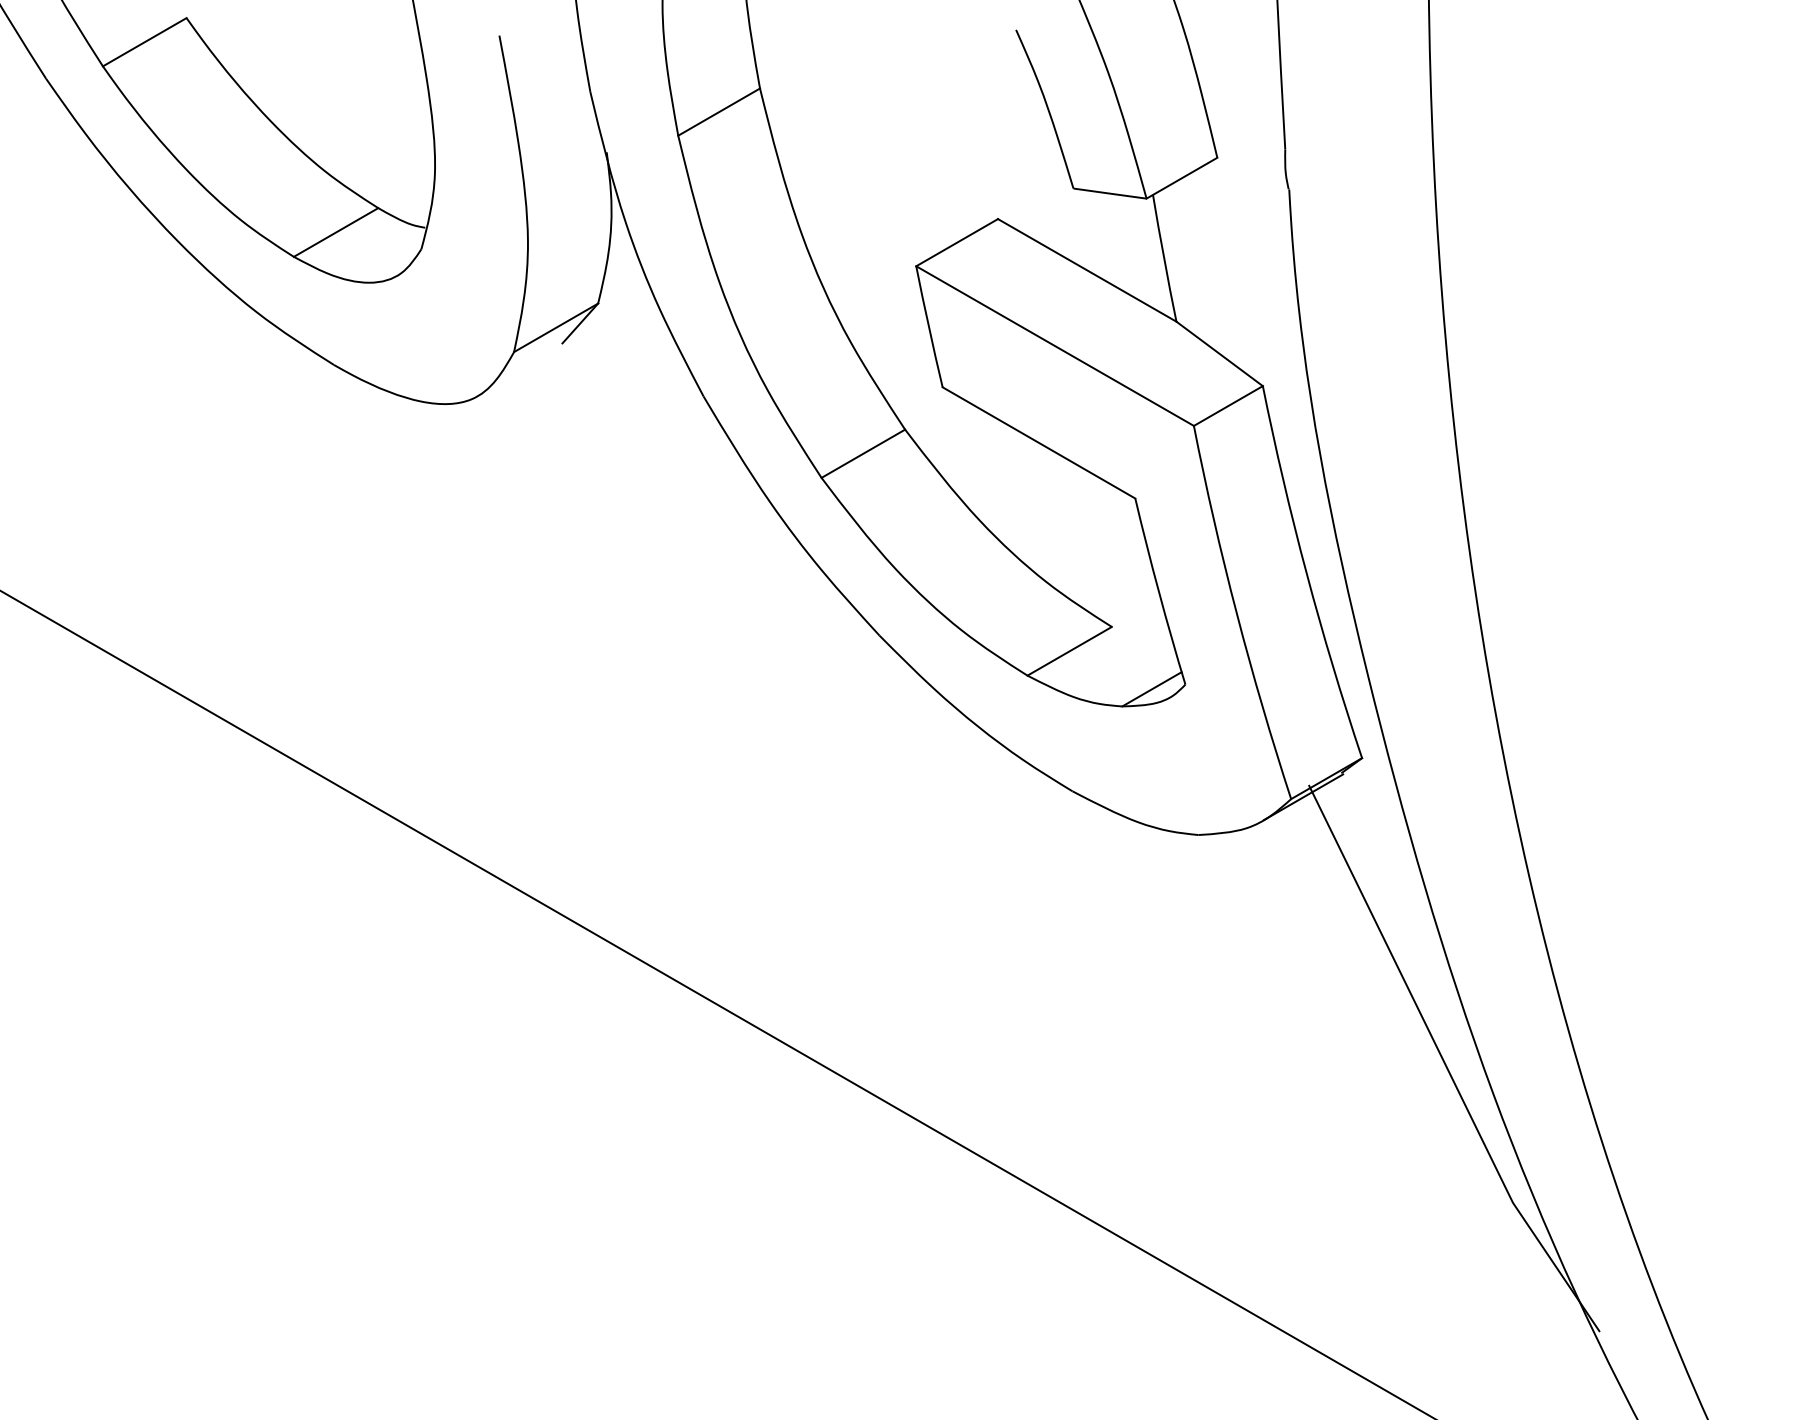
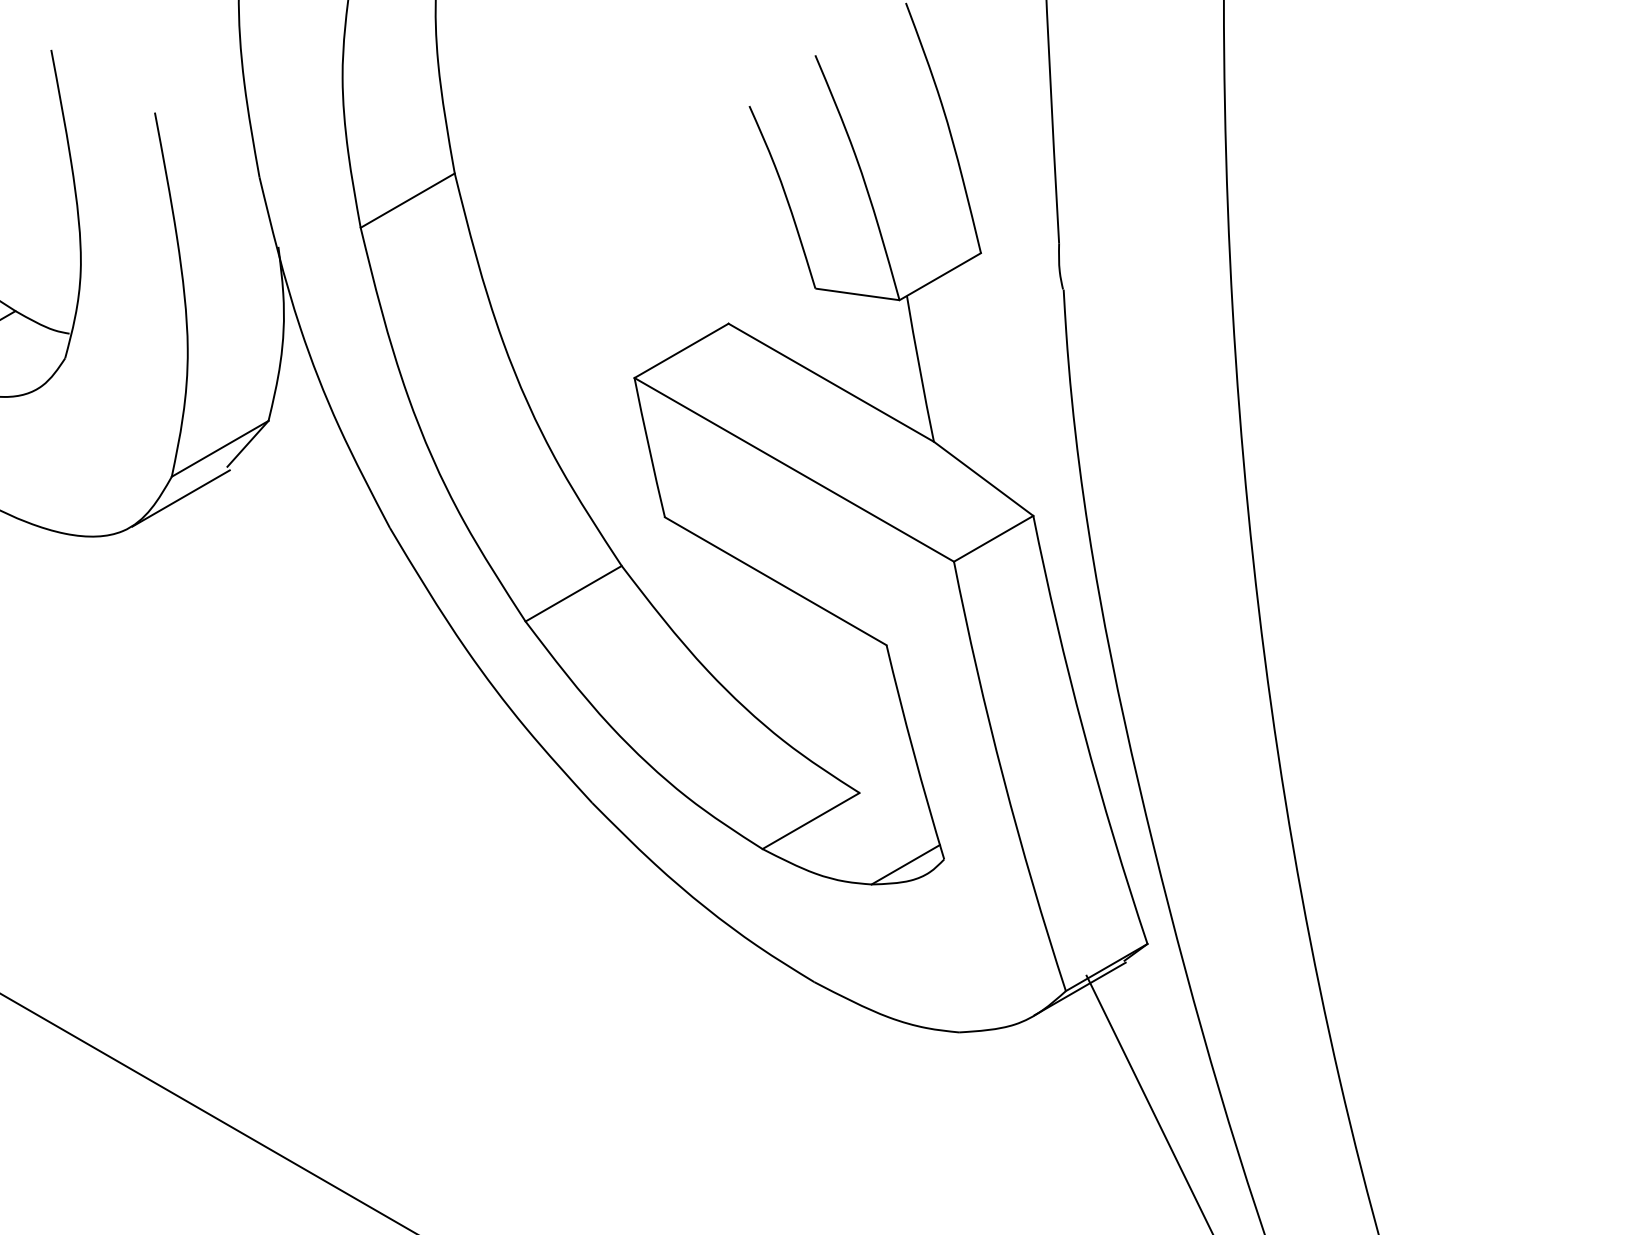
line: (521, 370) -> (180, 497), added

